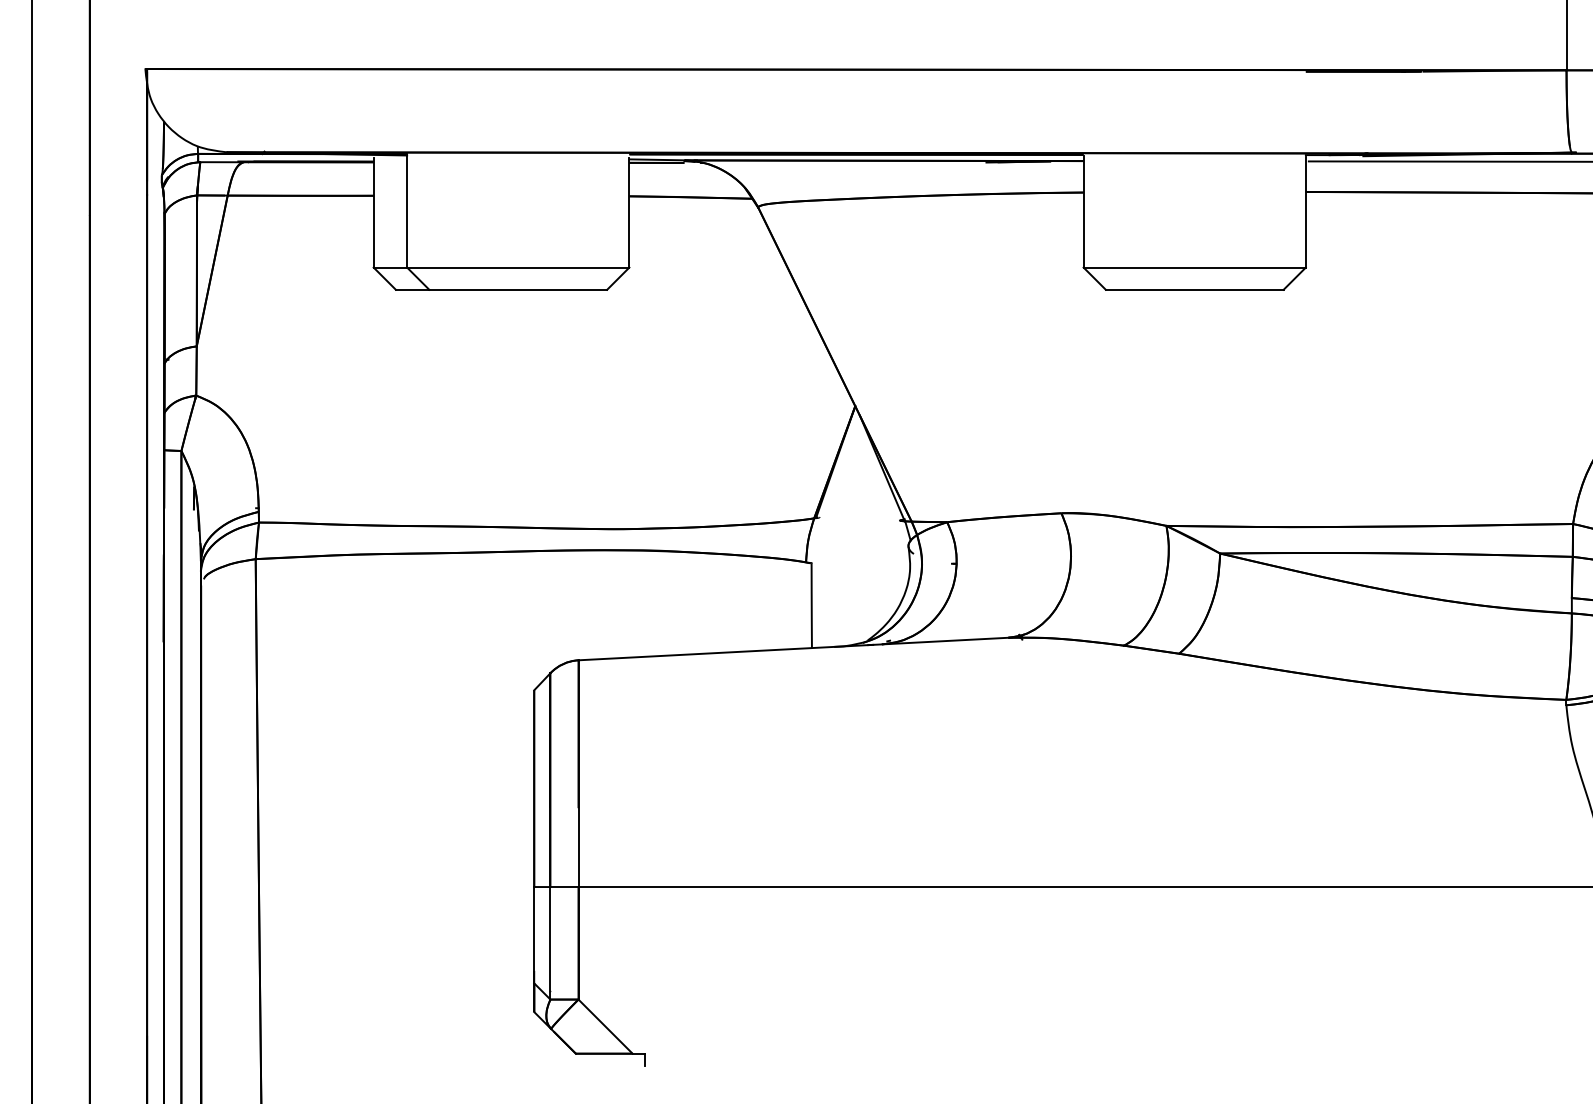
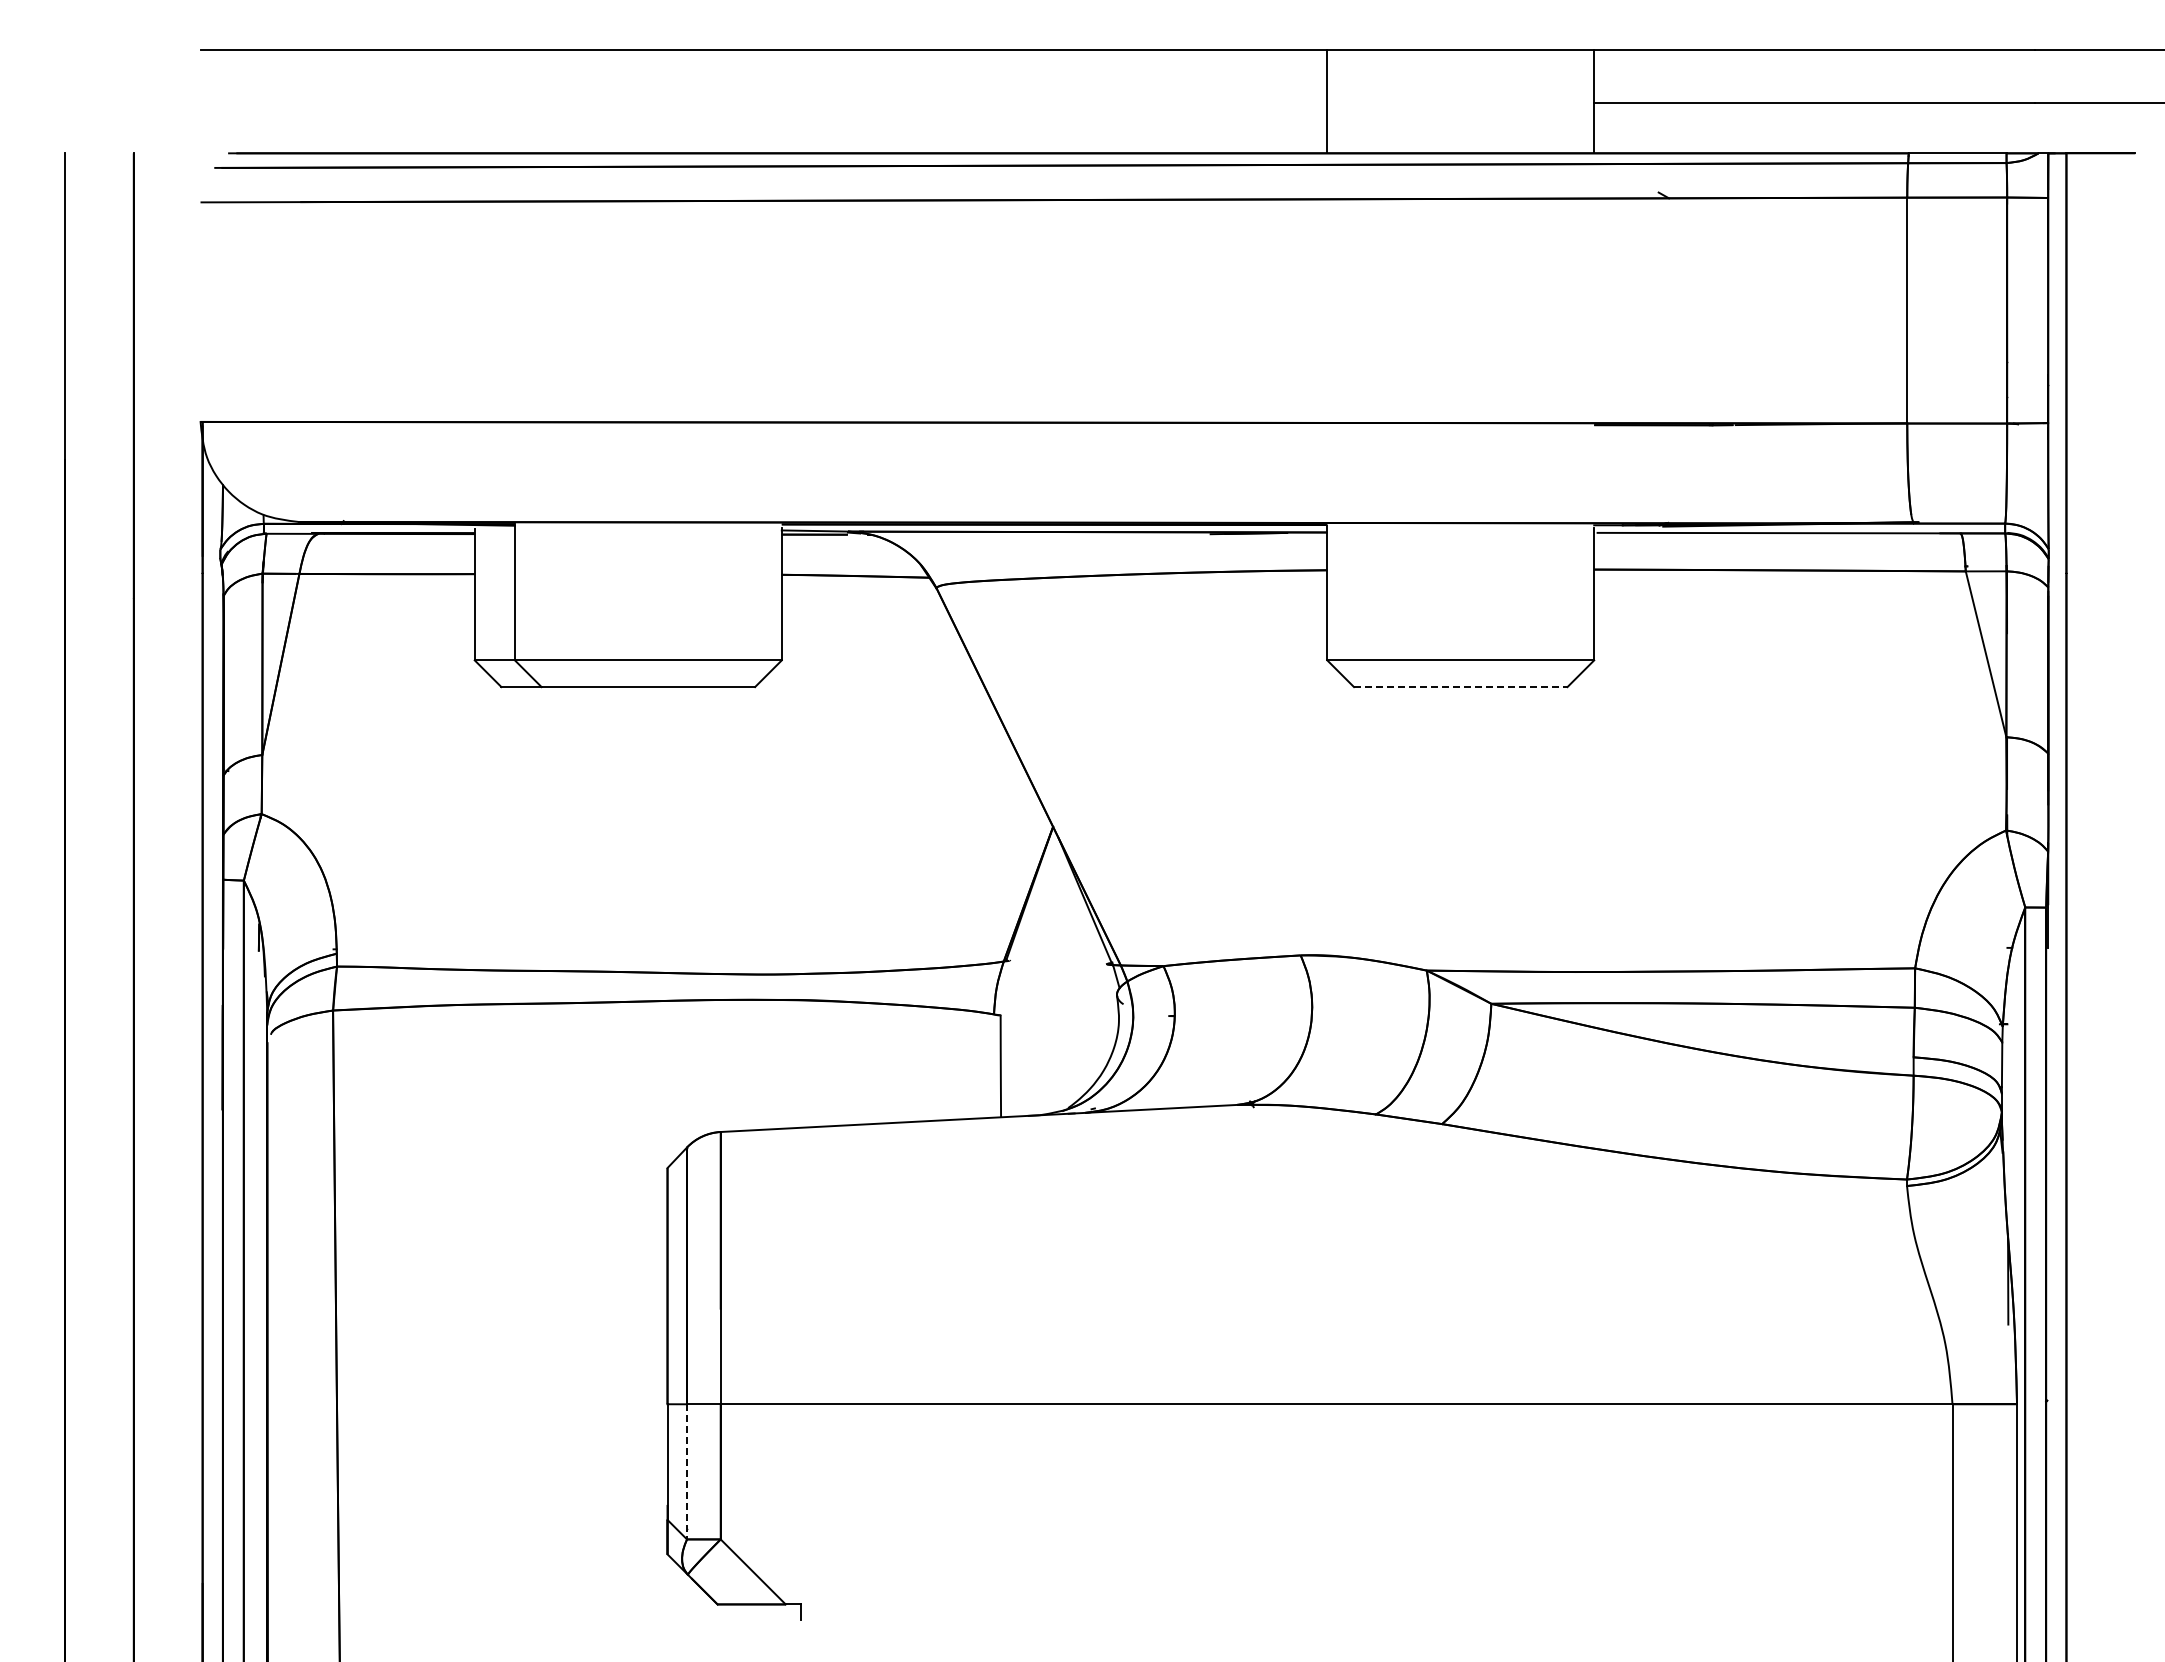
line: (1194, 290) -> (1460, 687), solid -> dashed
line: (550, 943) -> (687, 1471), solid -> dashed

